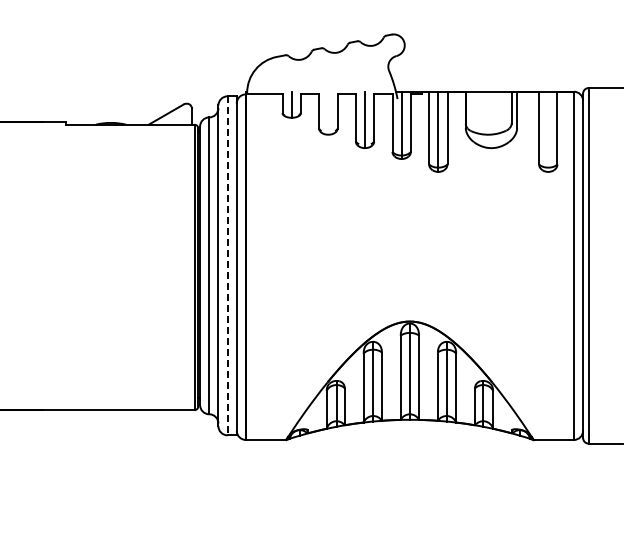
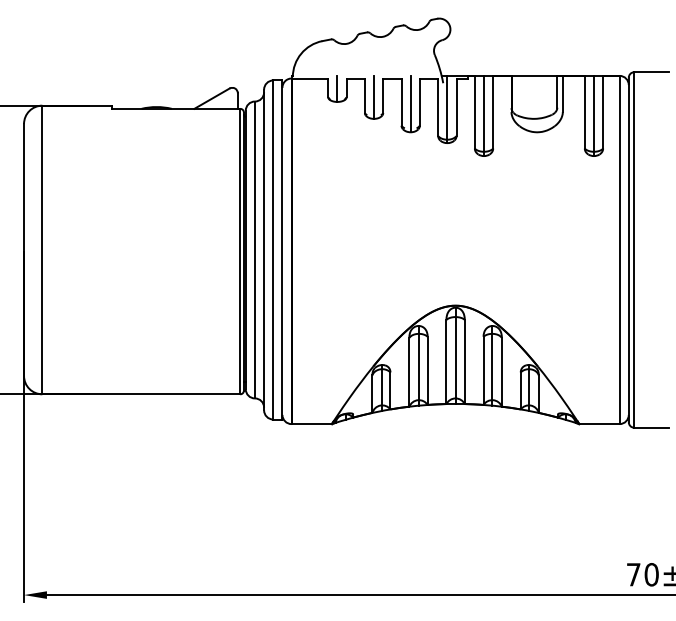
line: (328, 112) -> (374, 96), added
line: (547, 131) -> (593, 115), added
line: (227, 266) -> (273, 250), dashed -> solid

